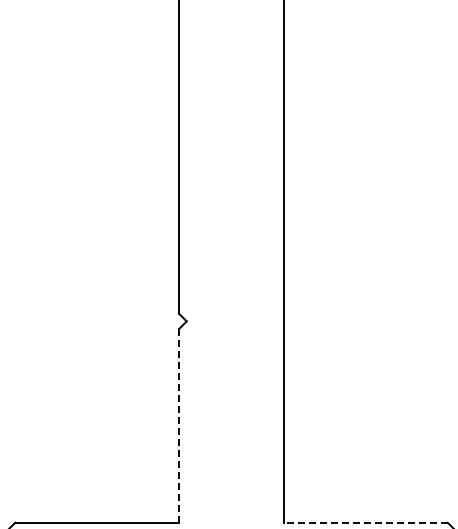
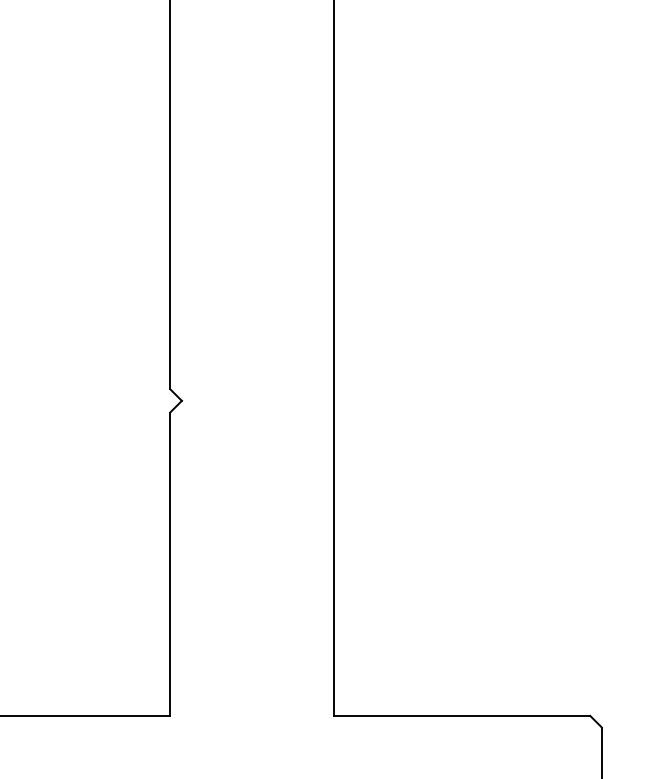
line: (179, 425) -> (170, 563), dashed -> solid
line: (365, 522) -> (461, 715), dashed -> solid

